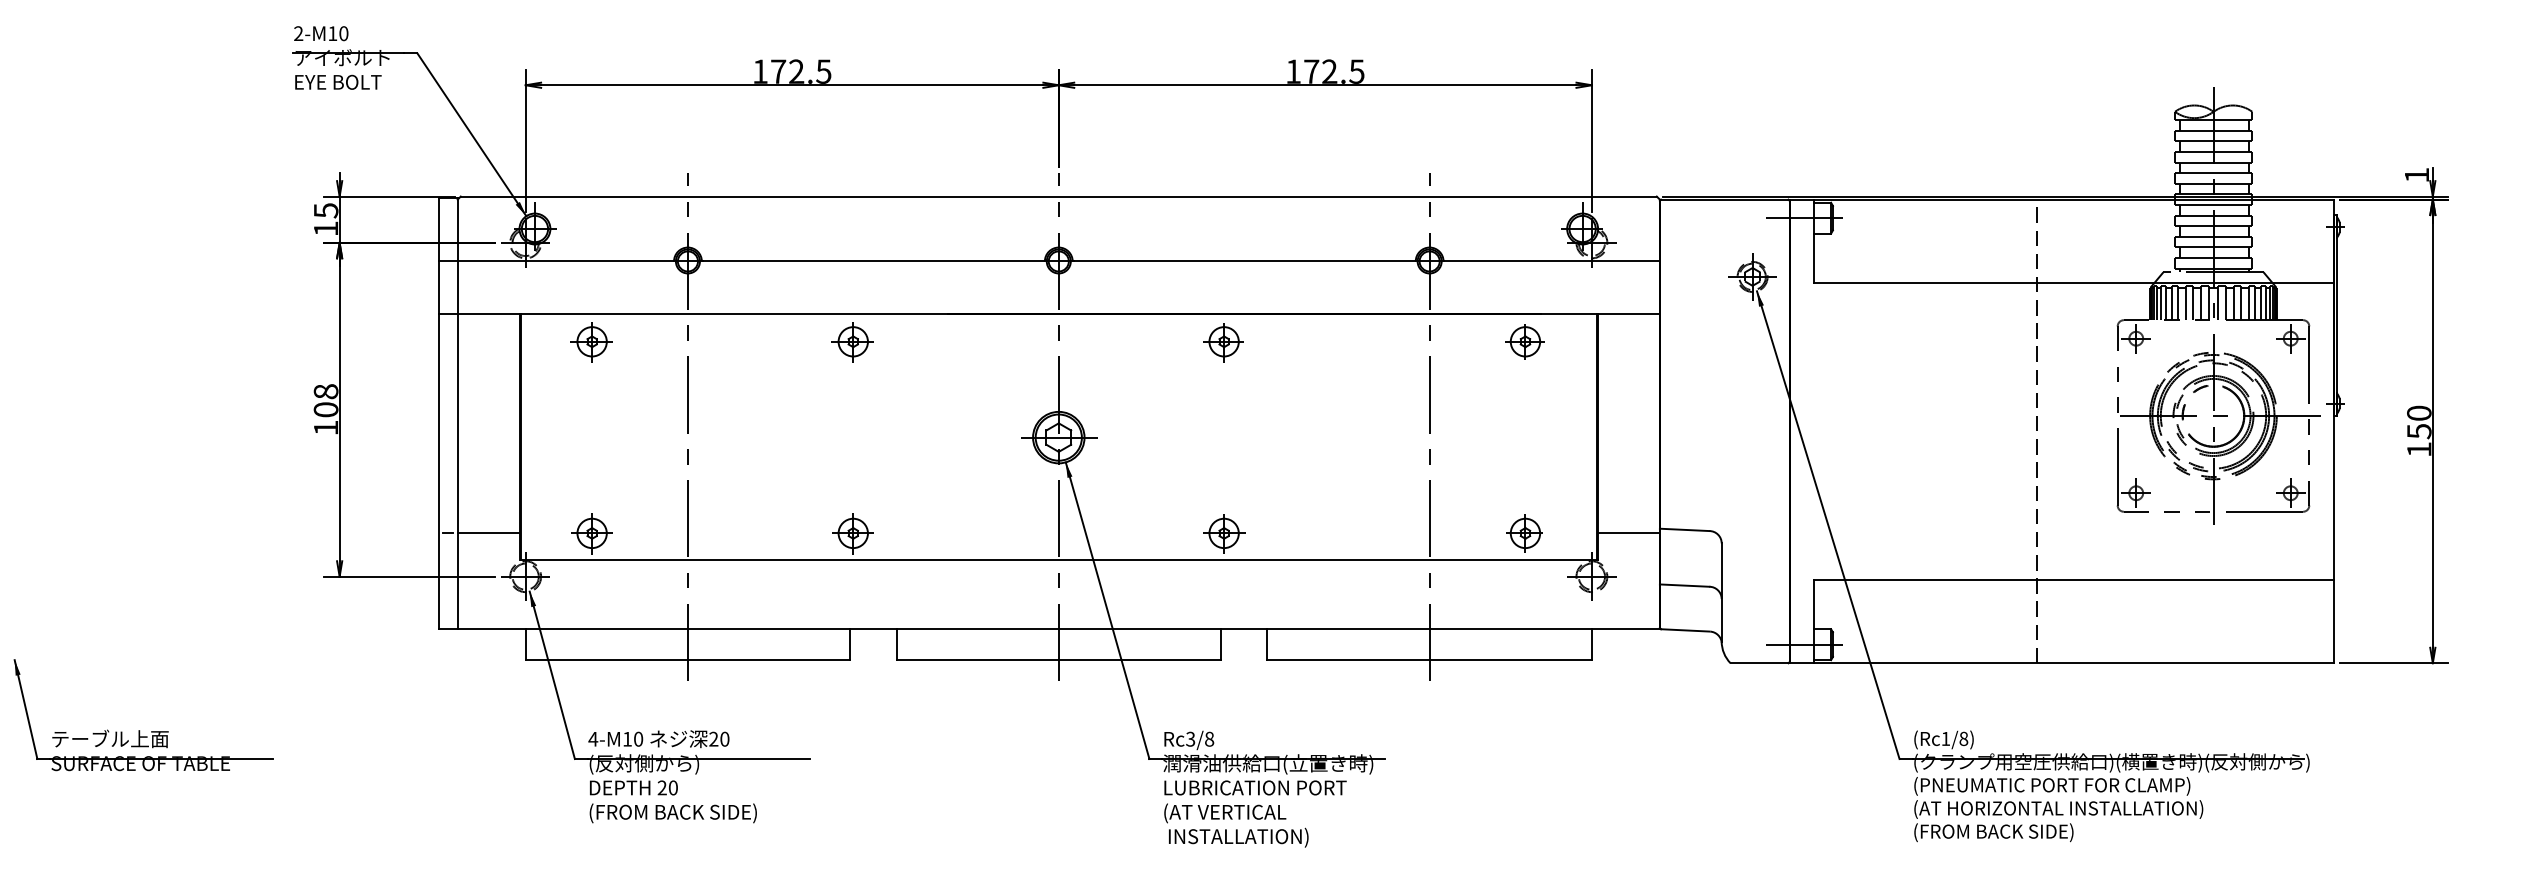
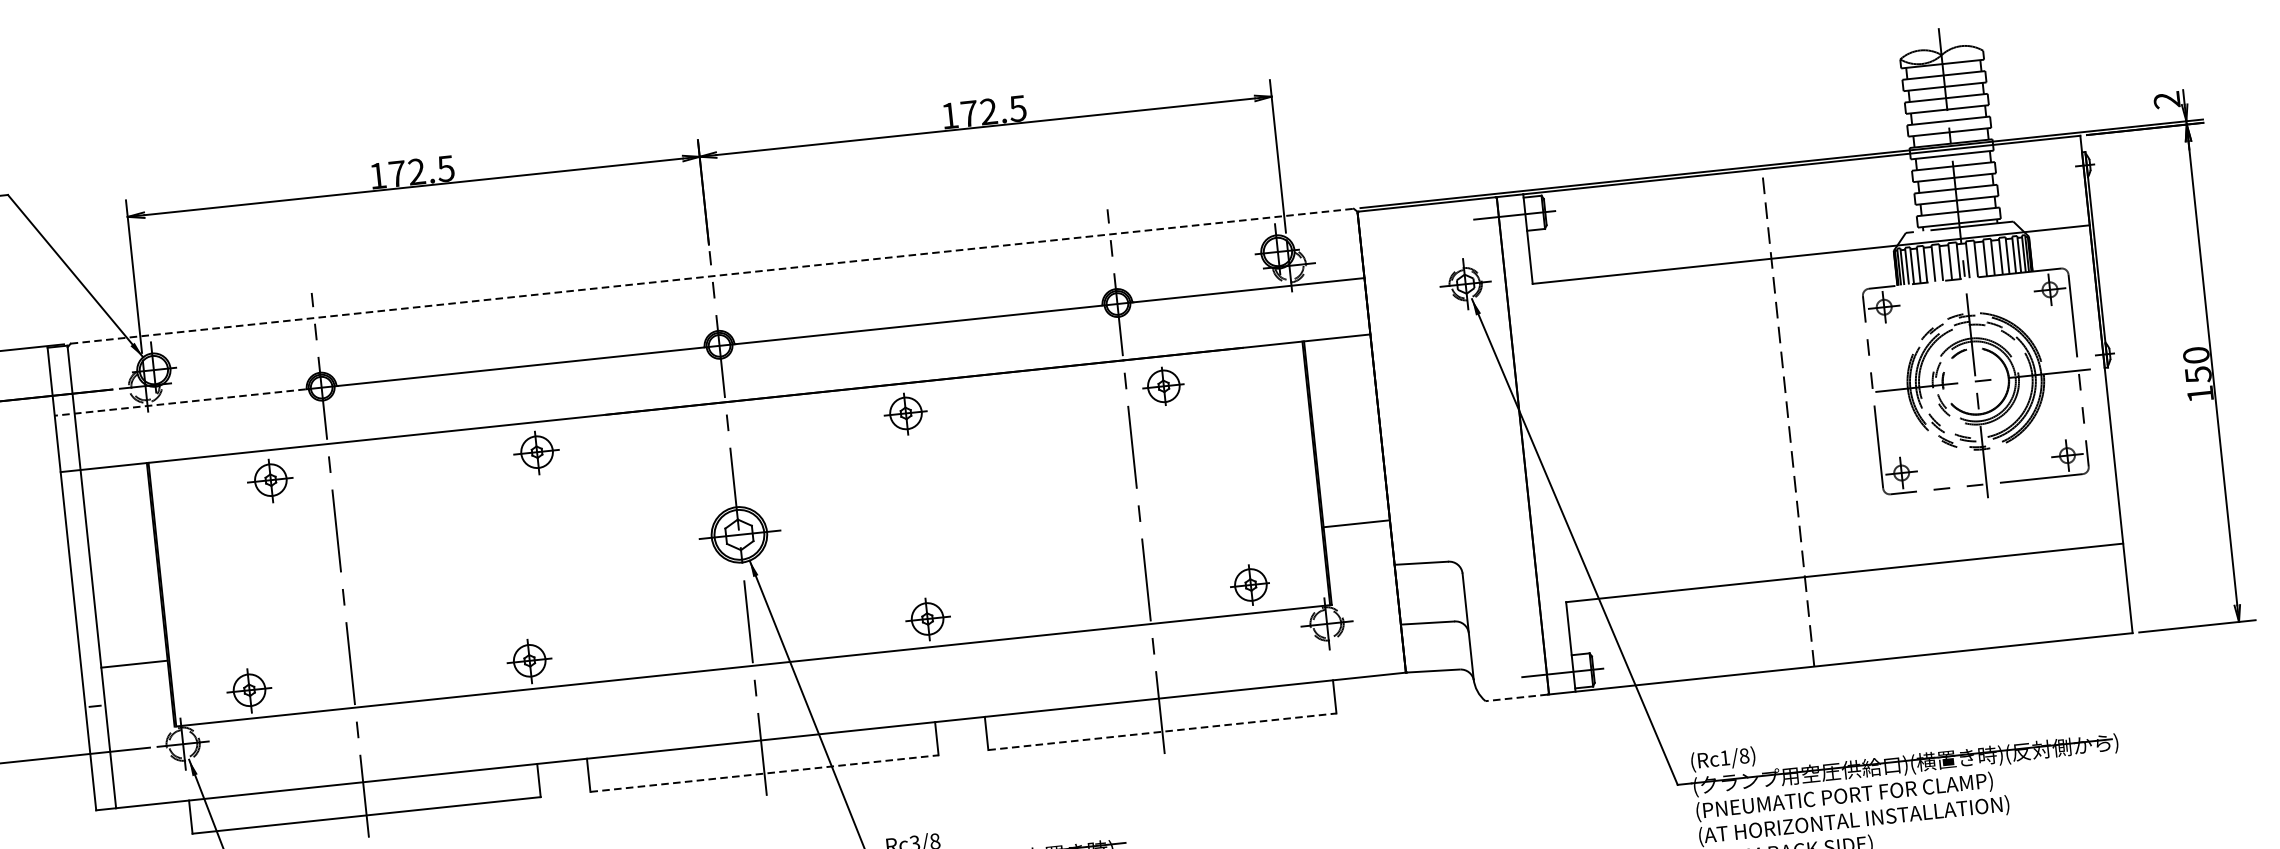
text: (2416, 174) -> (2166, 99), 1 -> 2
line: (1059, 196) -> (712, 276), solid -> dashed
line: (556, 261) -> (180, 402), solid -> dashed
part: (1524, 341) -> (1162, 386), moved
part: (591, 342) -> (270, 480), moved
part: (852, 342) -> (536, 453), moved
line: (488, 533) -> (134, 664), moved
line: (1628, 533) -> (1356, 524), moved
line: (1059, 660) -> (765, 773), solid -> dashed
line: (1430, 660) -> (1163, 732), solid -> dashed
line: (1759, 663) -> (1516, 698), solid -> dashed

